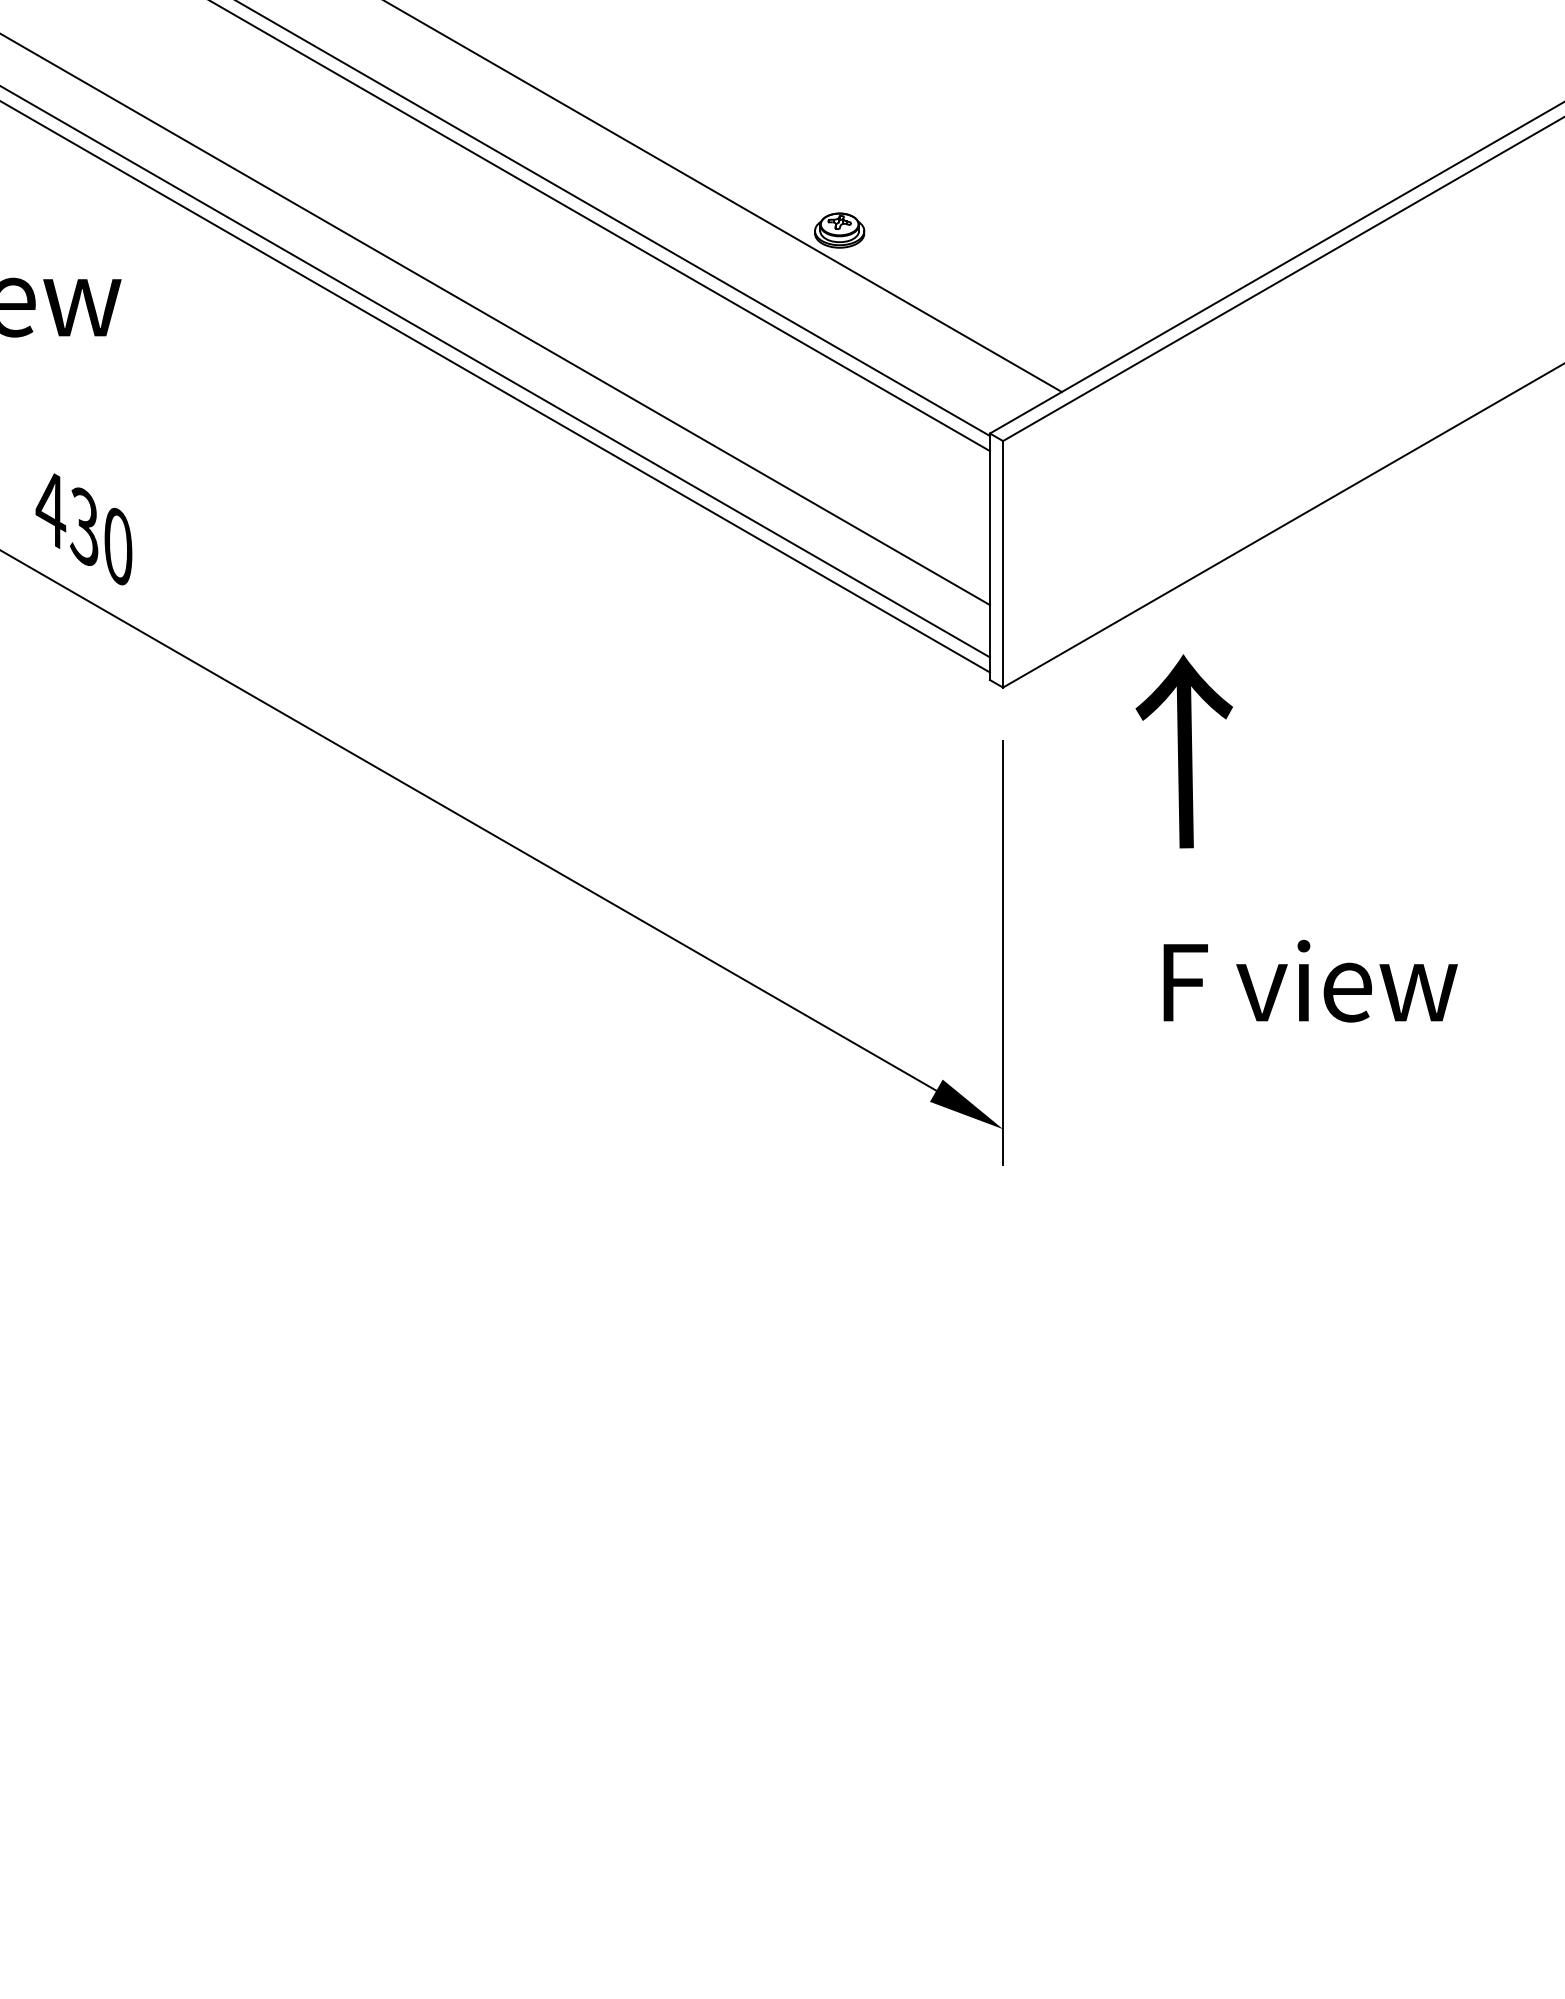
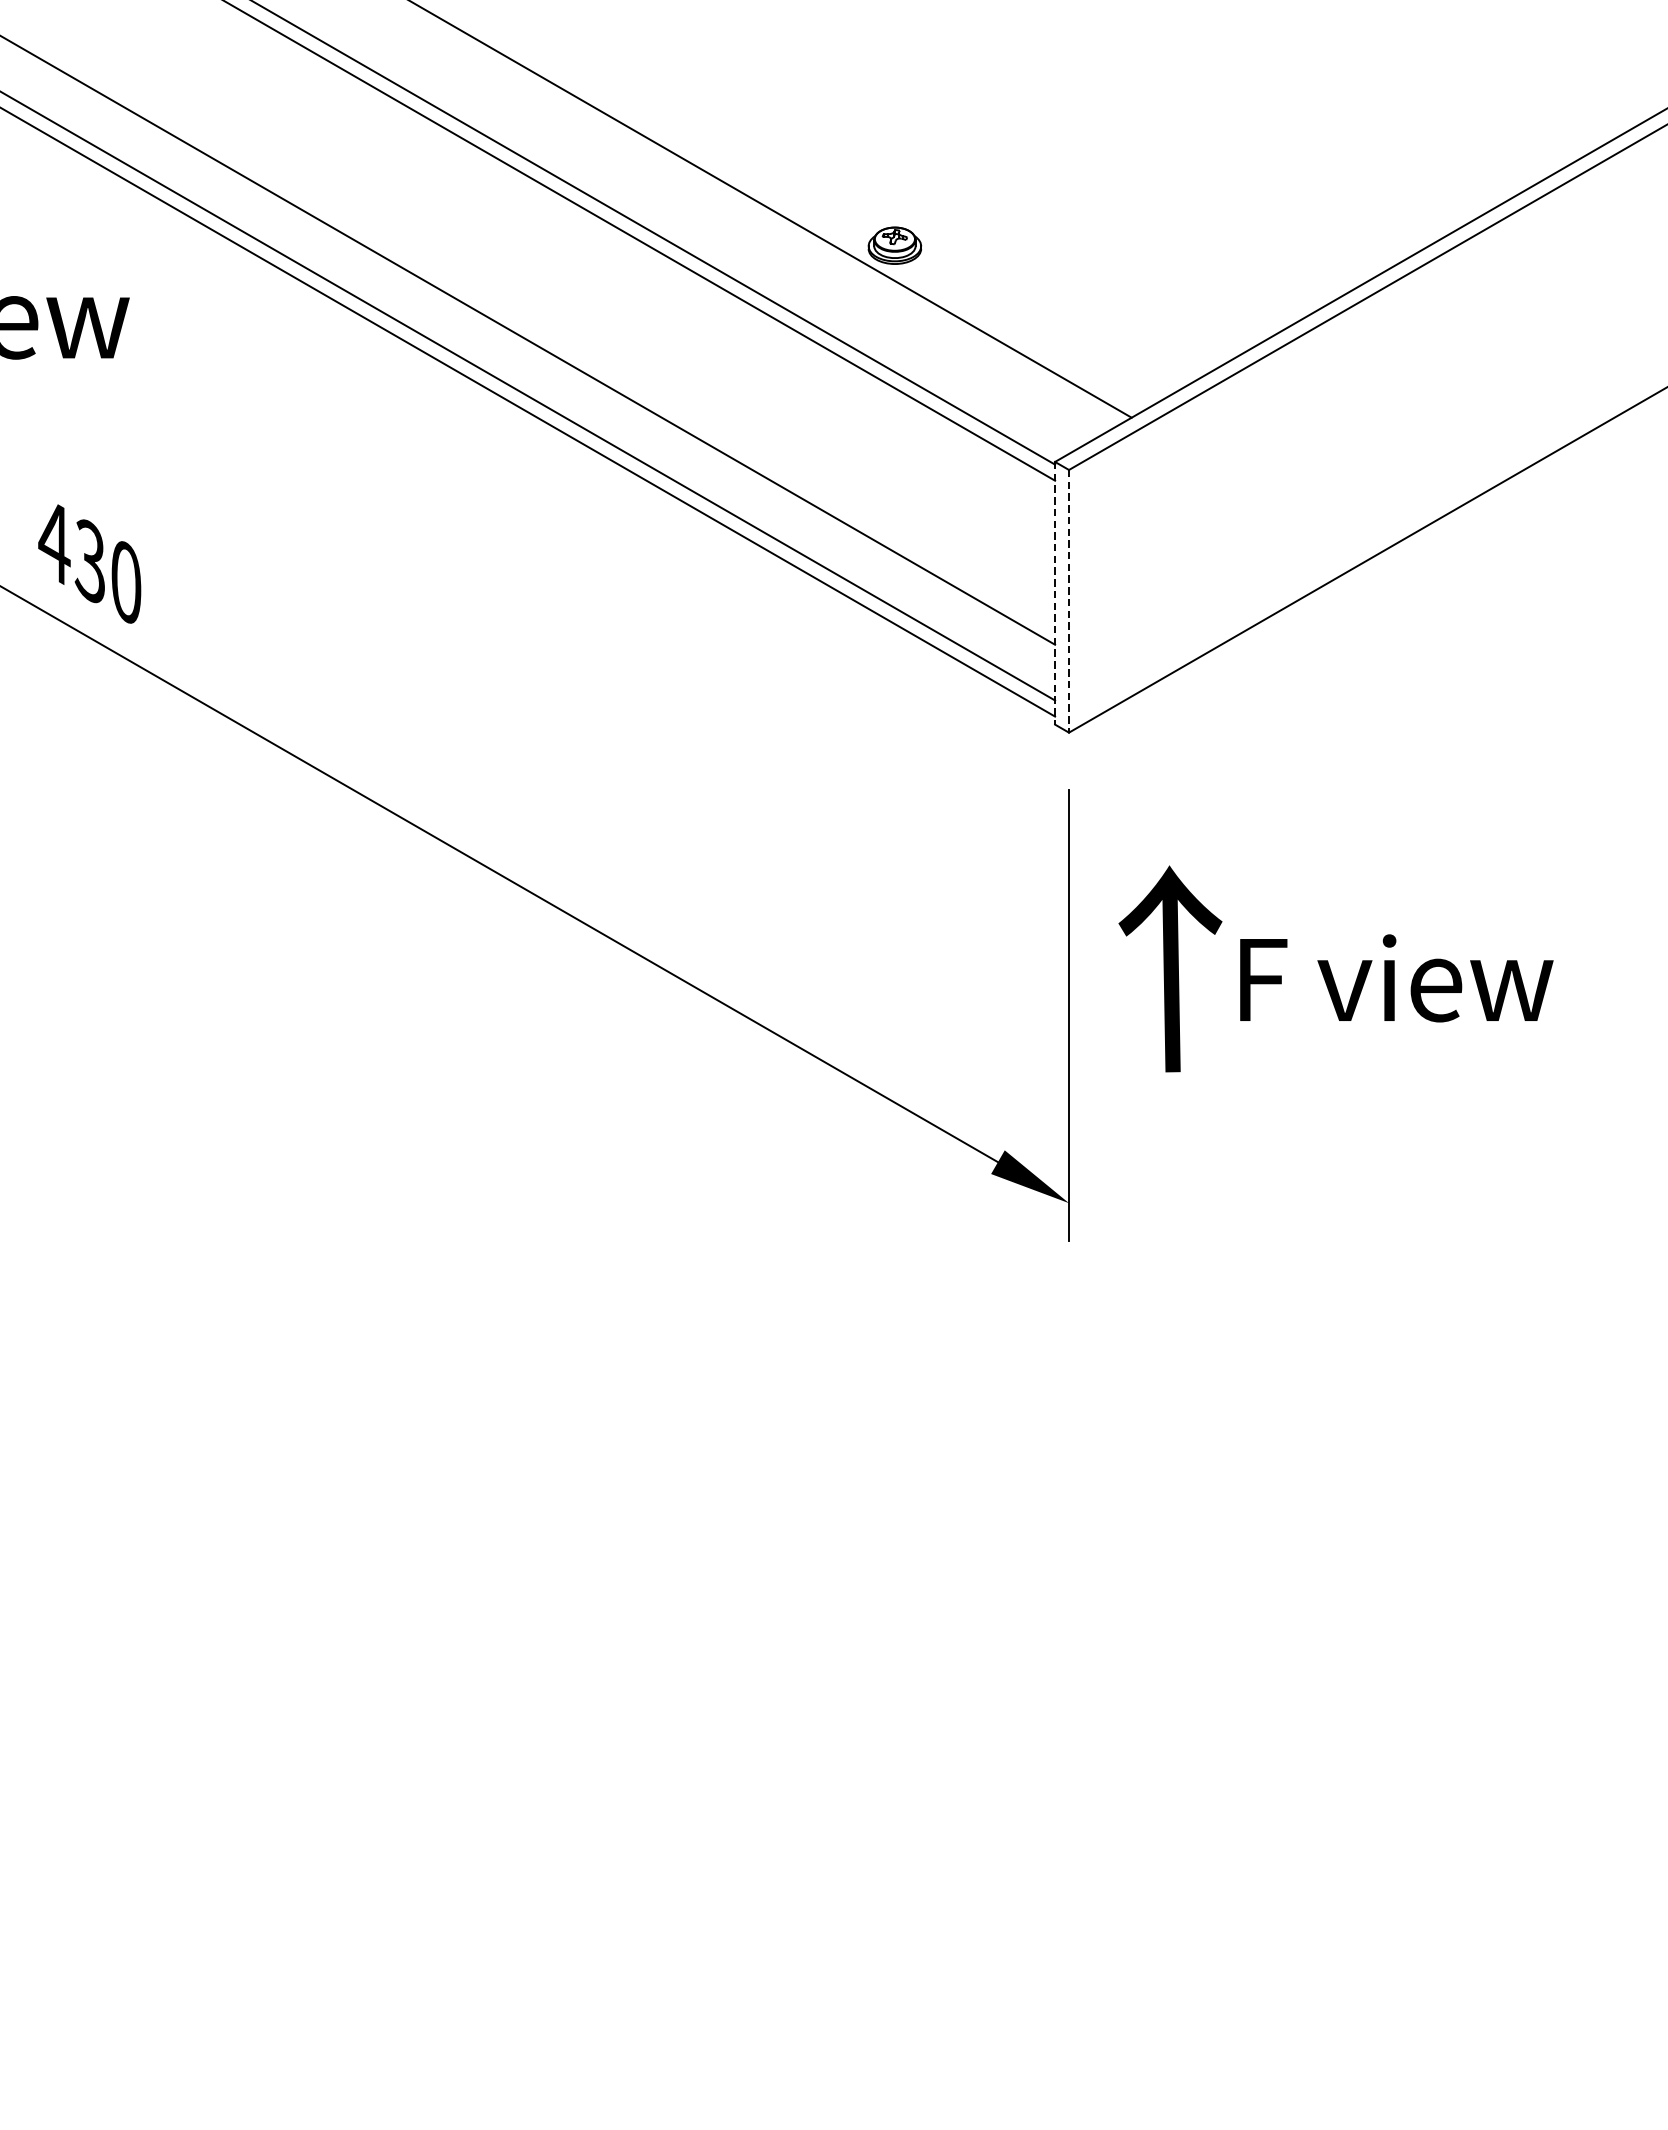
line: (990, 557) -> (1055, 594), solid -> dashed
line: (1003, 564) -> (1069, 601), solid -> dashed
text: (1183, 751) -> (1169, 969), moved
text: (1310, 980) -> (1396, 977), moved

